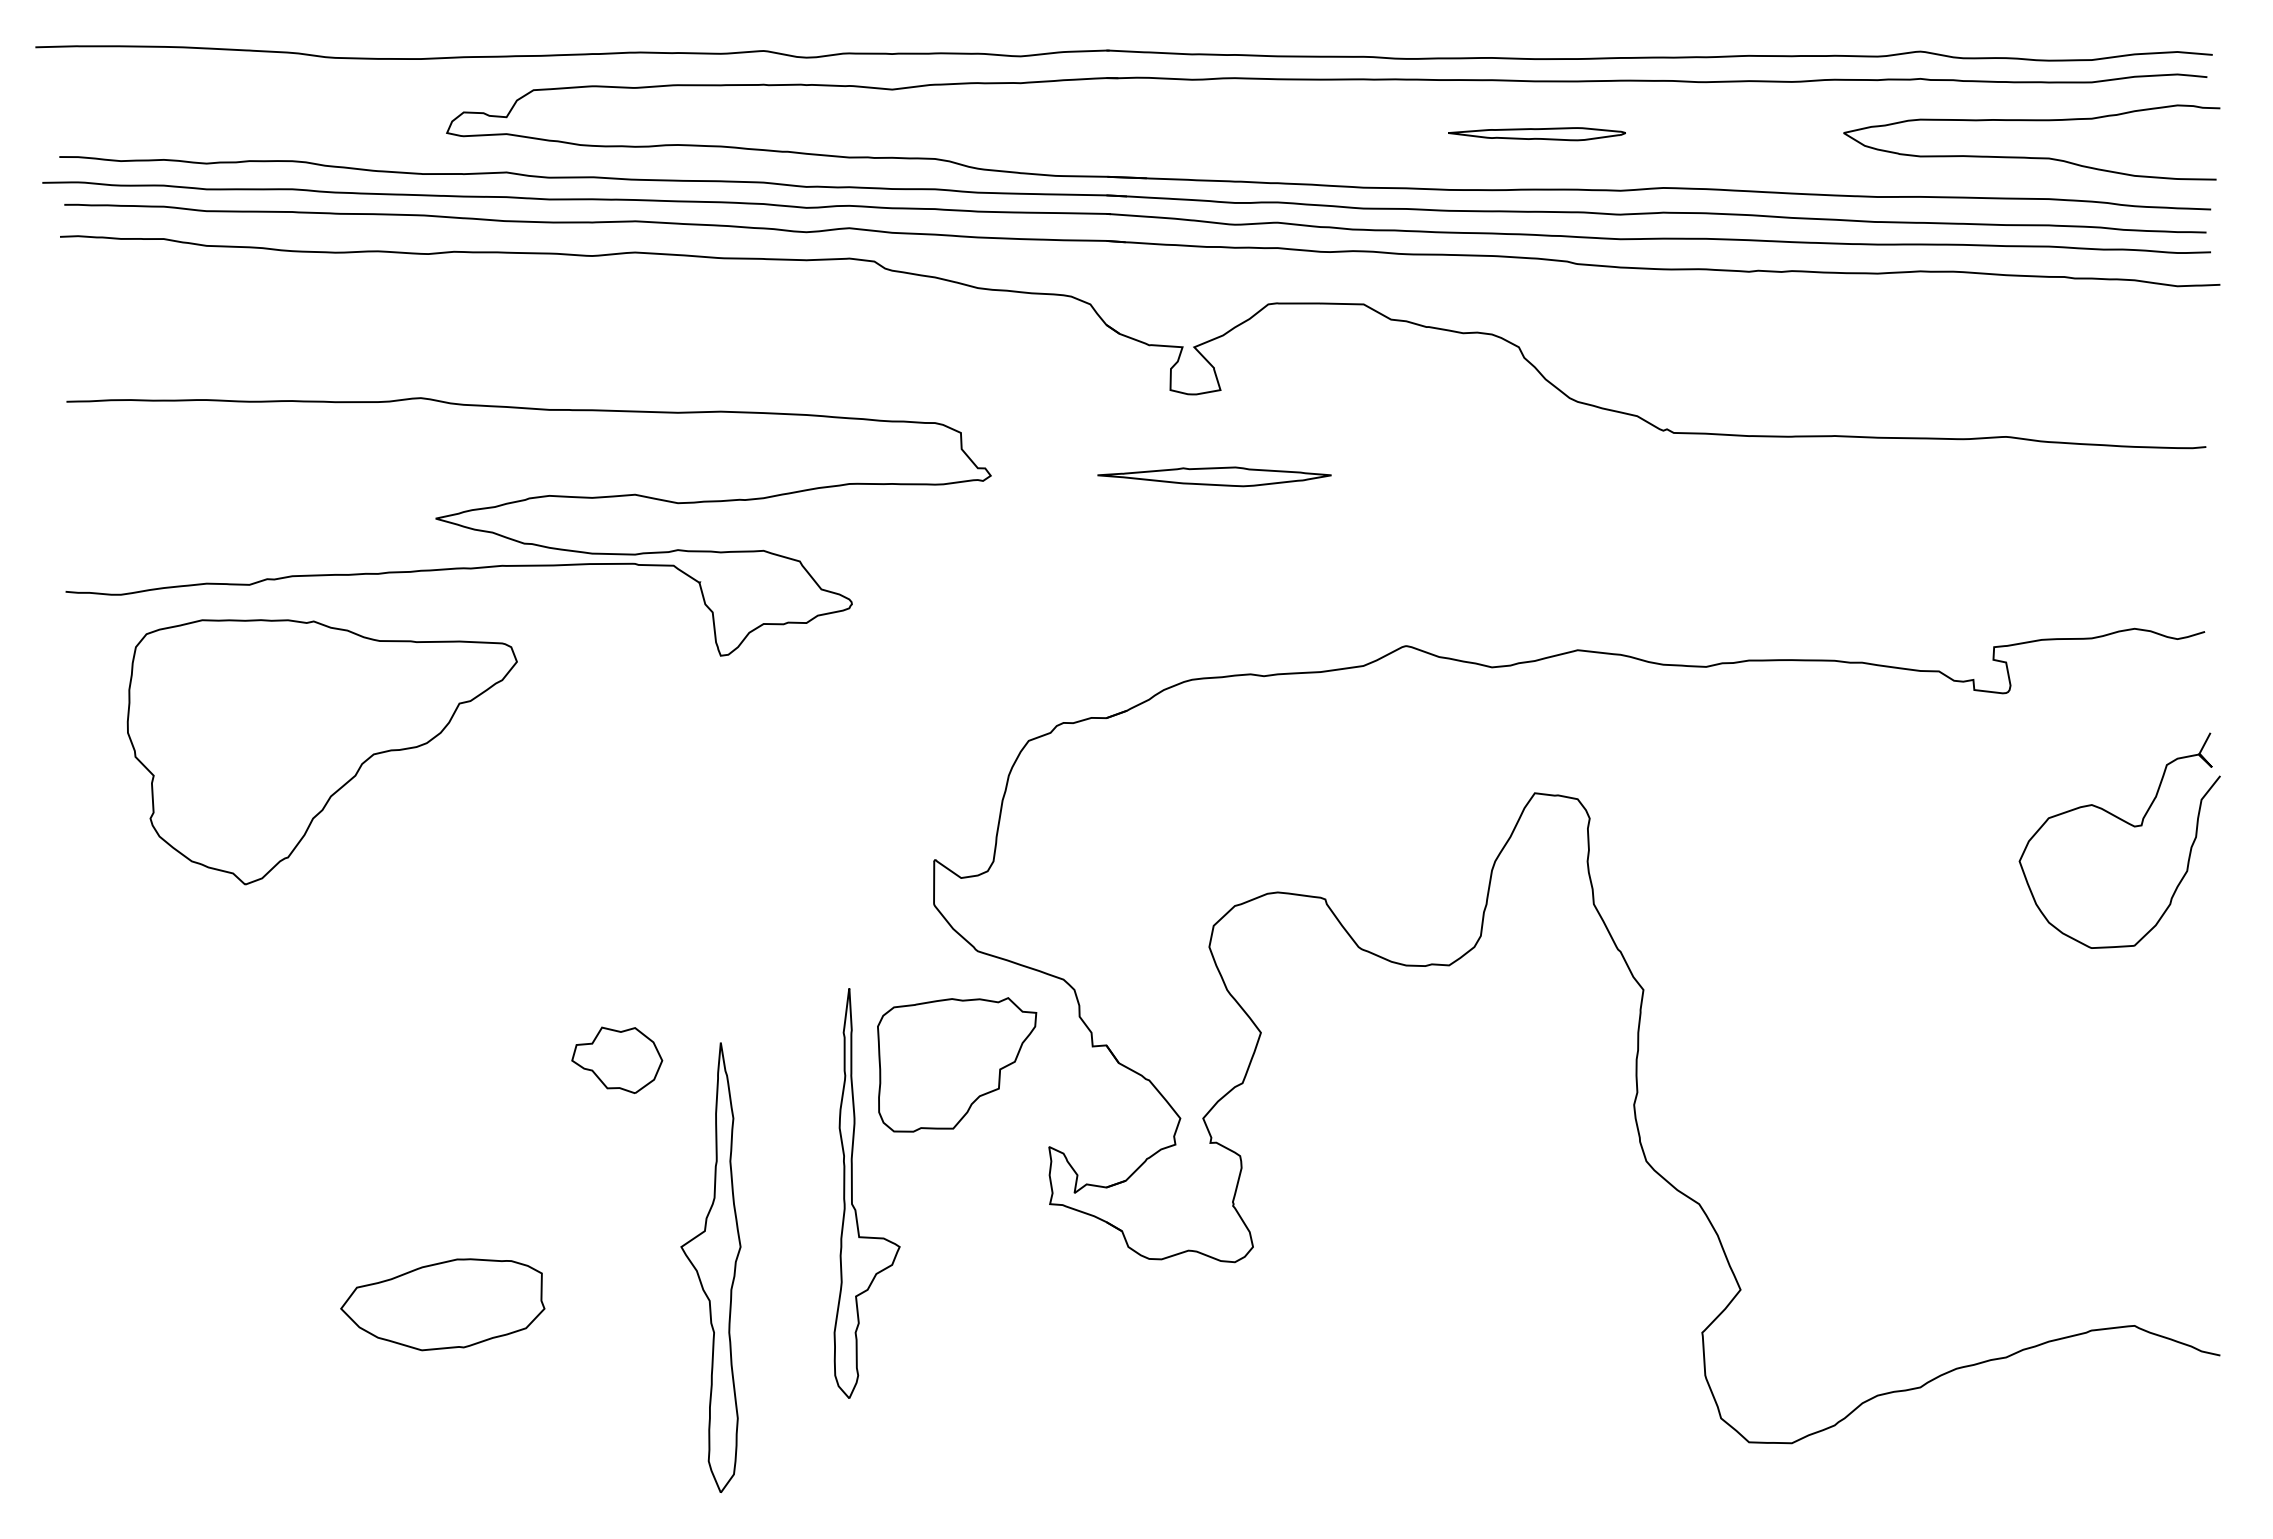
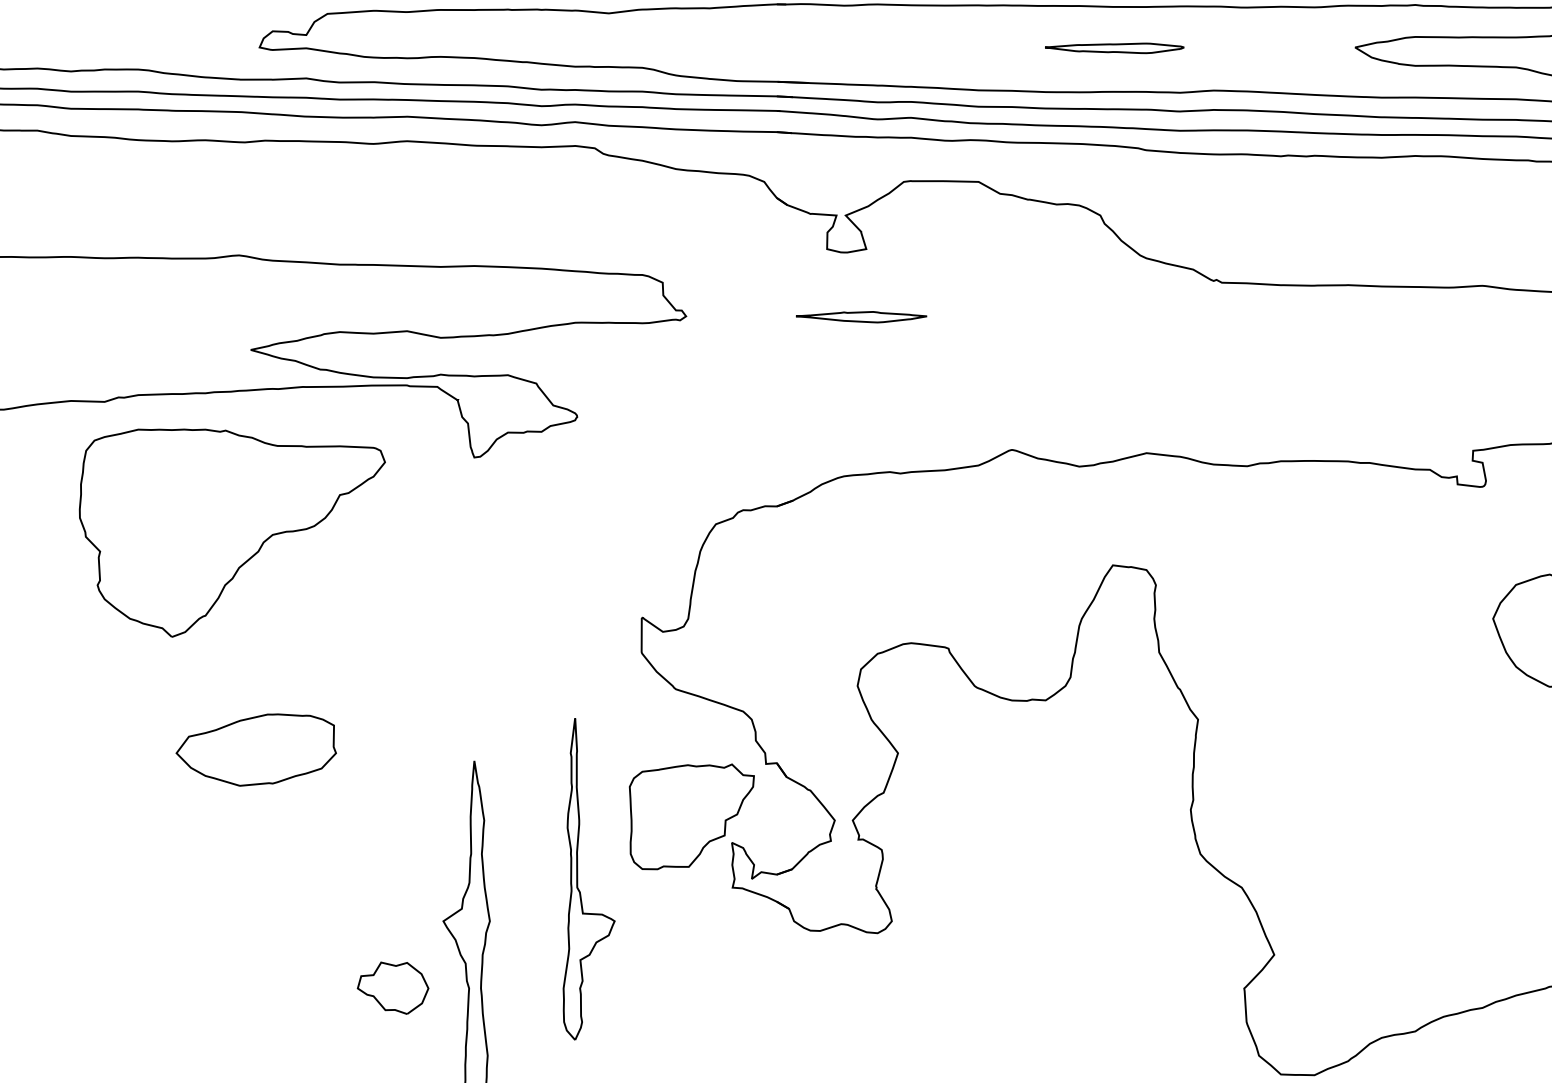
part: (1213, 476) -> (860, 316), size x0.71
part: (321, 752) -> (231, 533), moved
part: (617, 1059) -> (393, 987), moved
part: (957, 1064) -> (692, 816), moved
part: (442, 1304) -> (256, 749), moved

